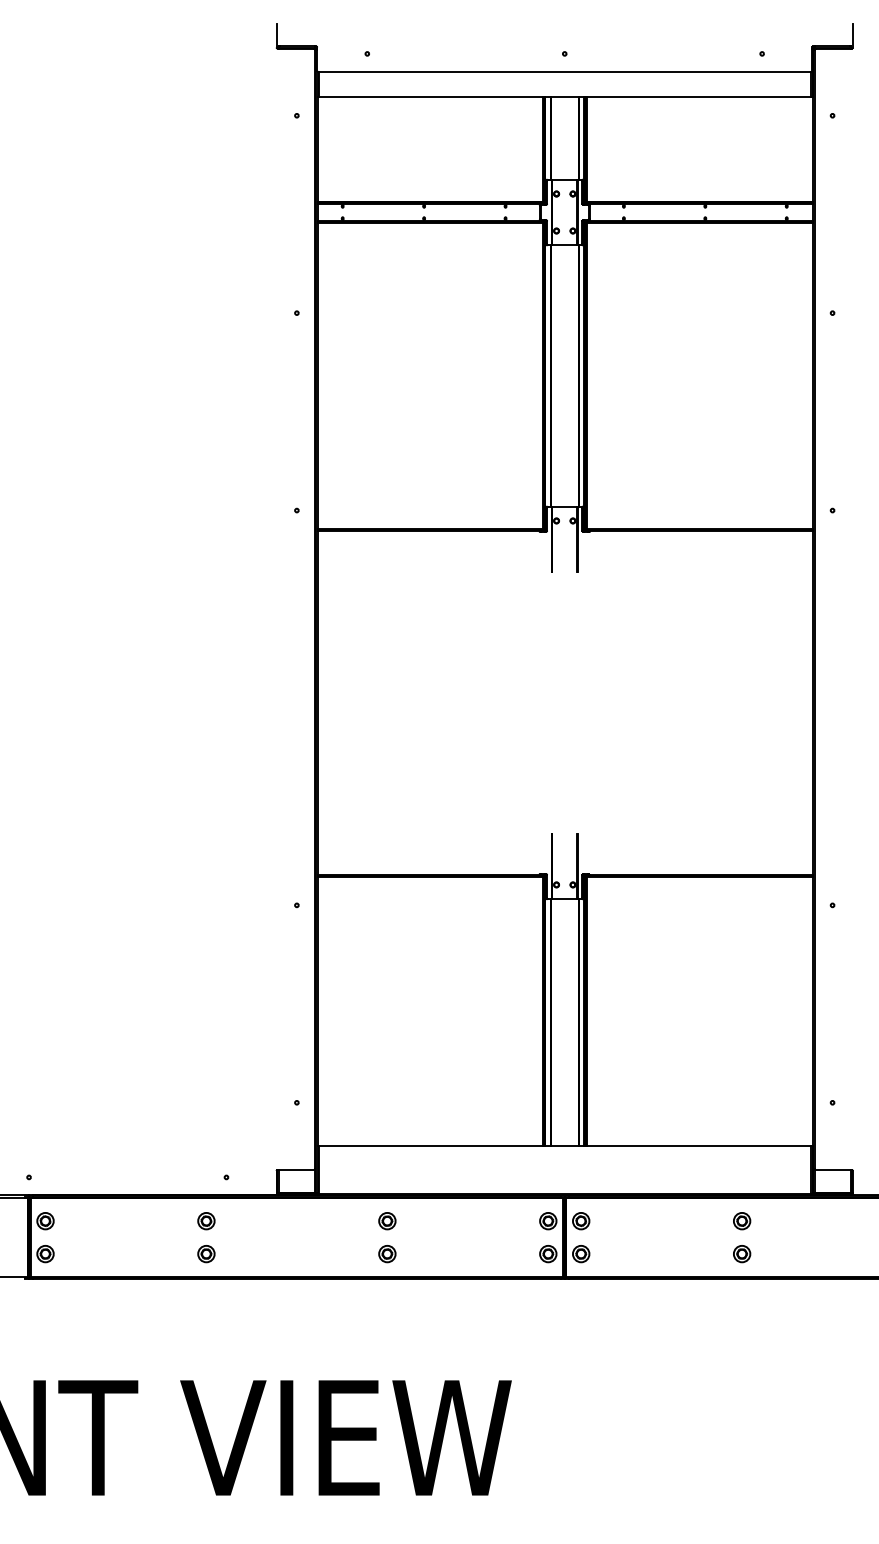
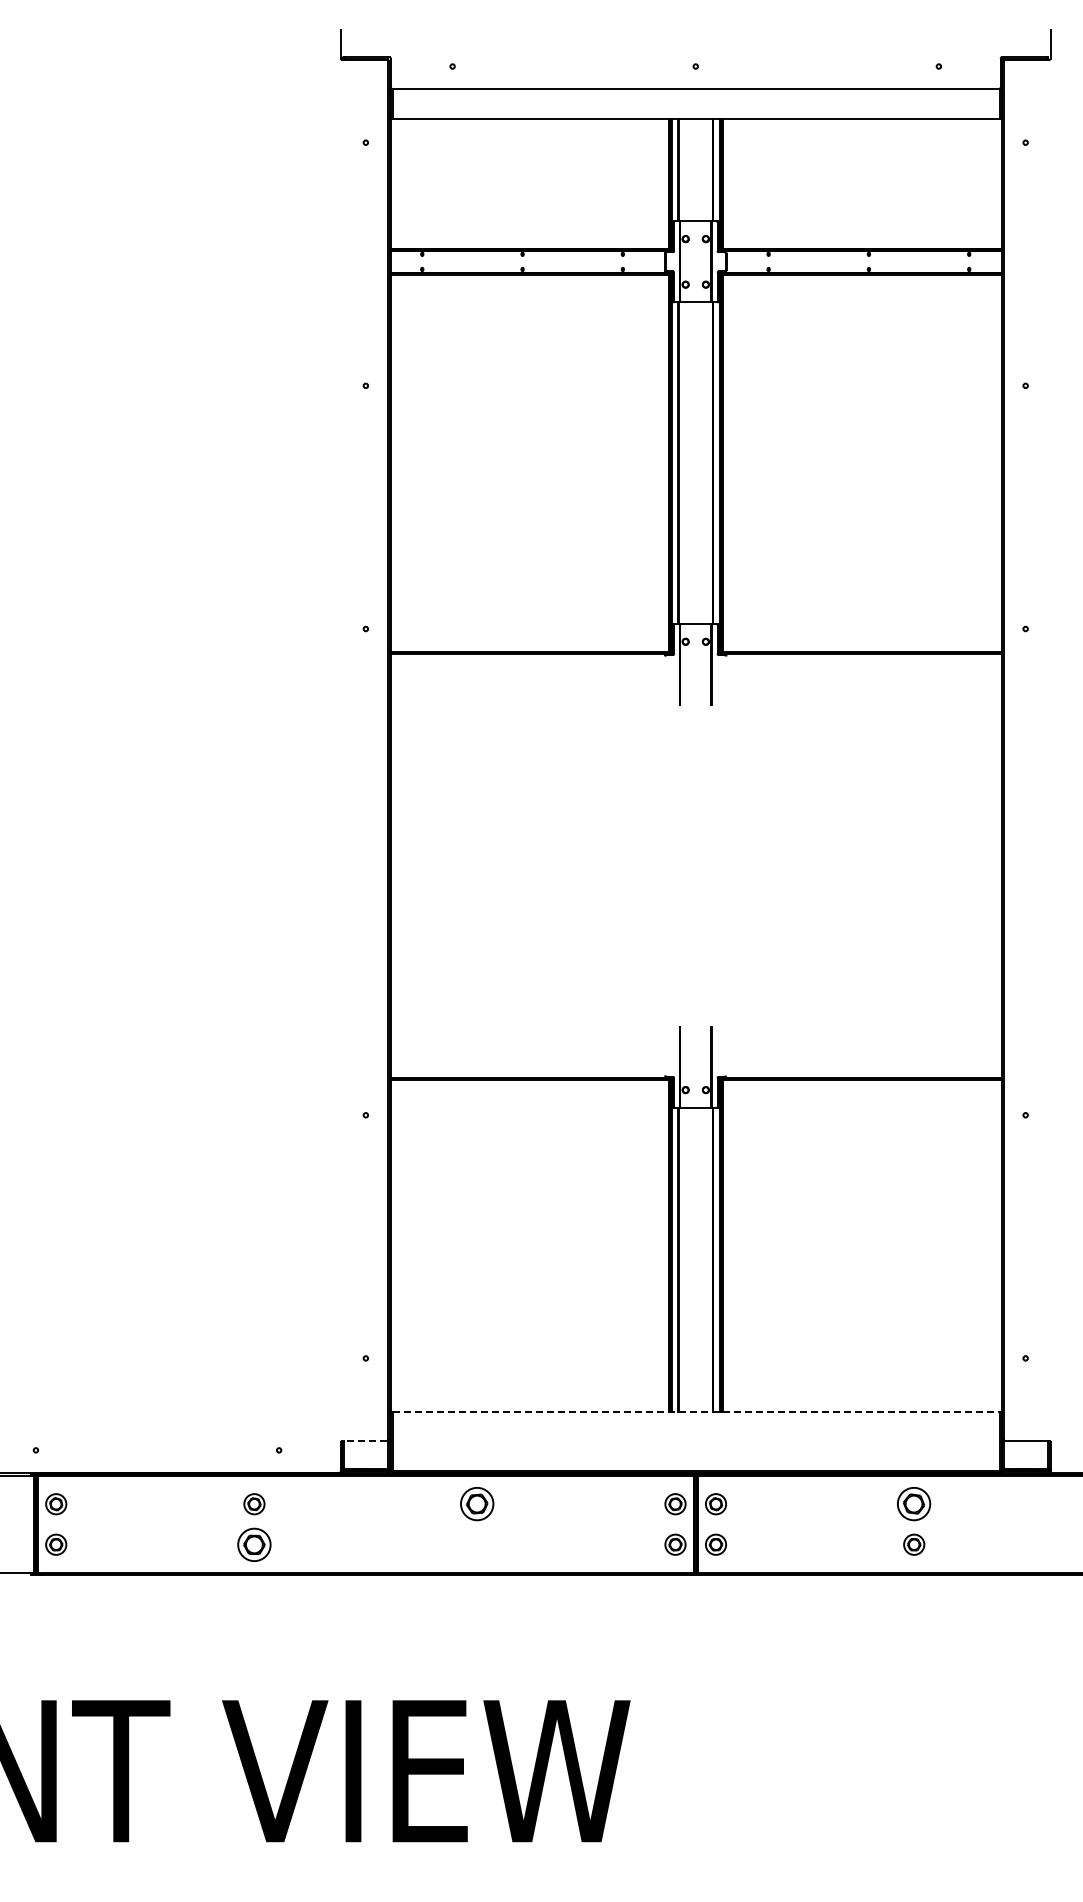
line: (565, 1145) -> (696, 1411), solid -> dashed
line: (294, 1170) -> (363, 1441), solid -> dashed
part: (387, 1221) -> (477, 1504), size x1.6
part: (742, 1221) -> (914, 1504), size x1.6
part: (206, 1253) -> (254, 1544), size x1.6
part: (387, 1253) -> (477, 1544), removed

